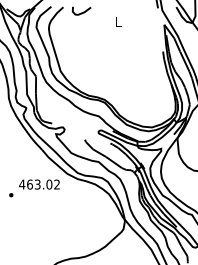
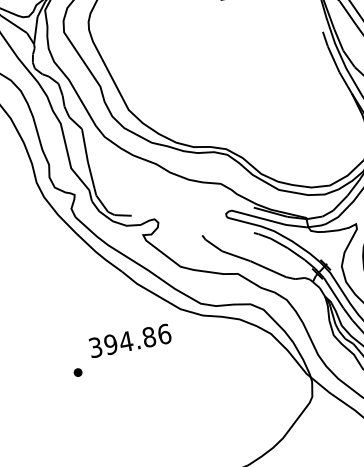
text: (39, 184) -> (129, 340), 463.02 -> 394.86

